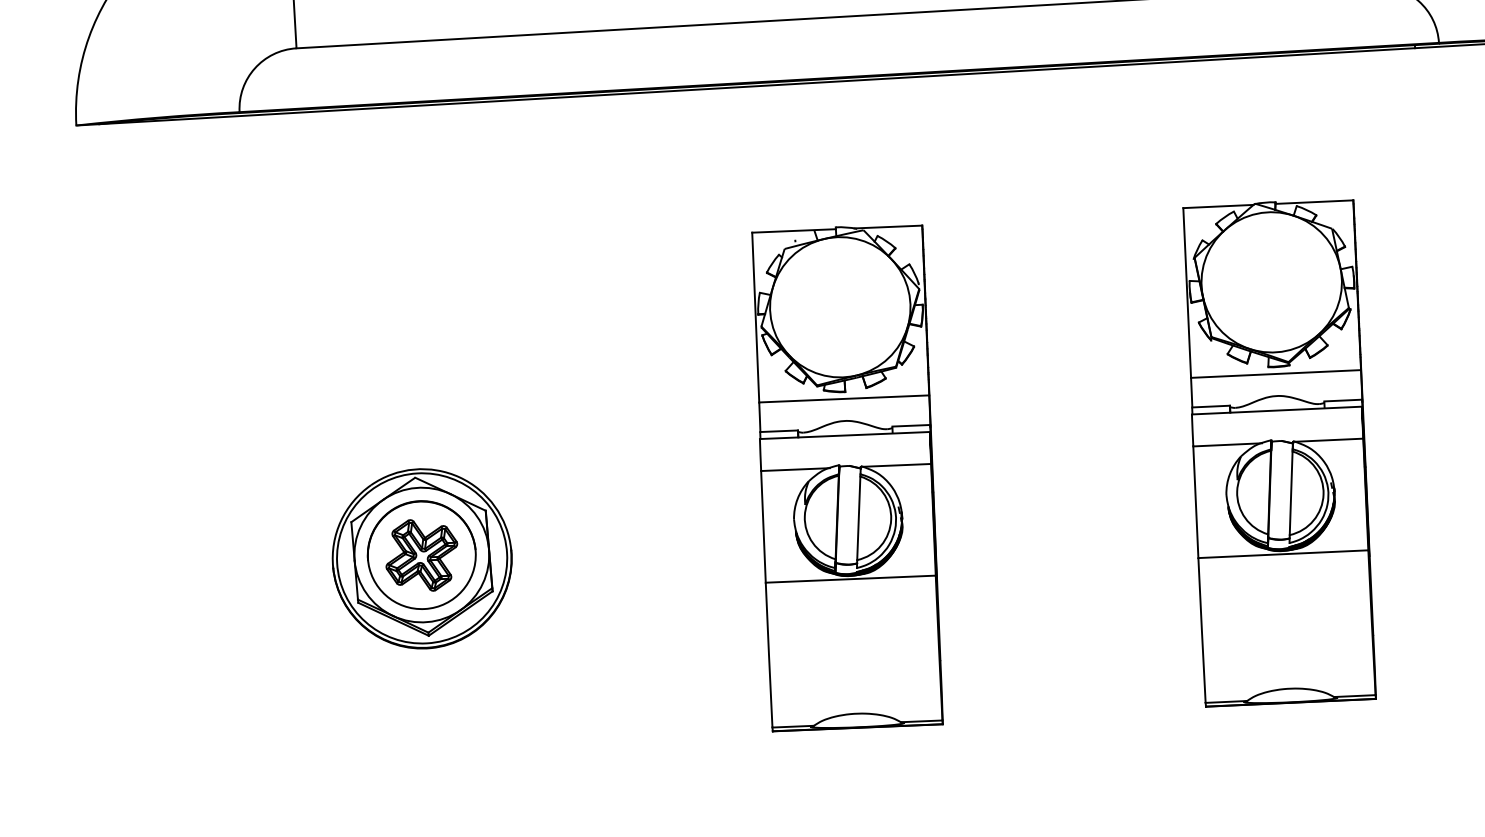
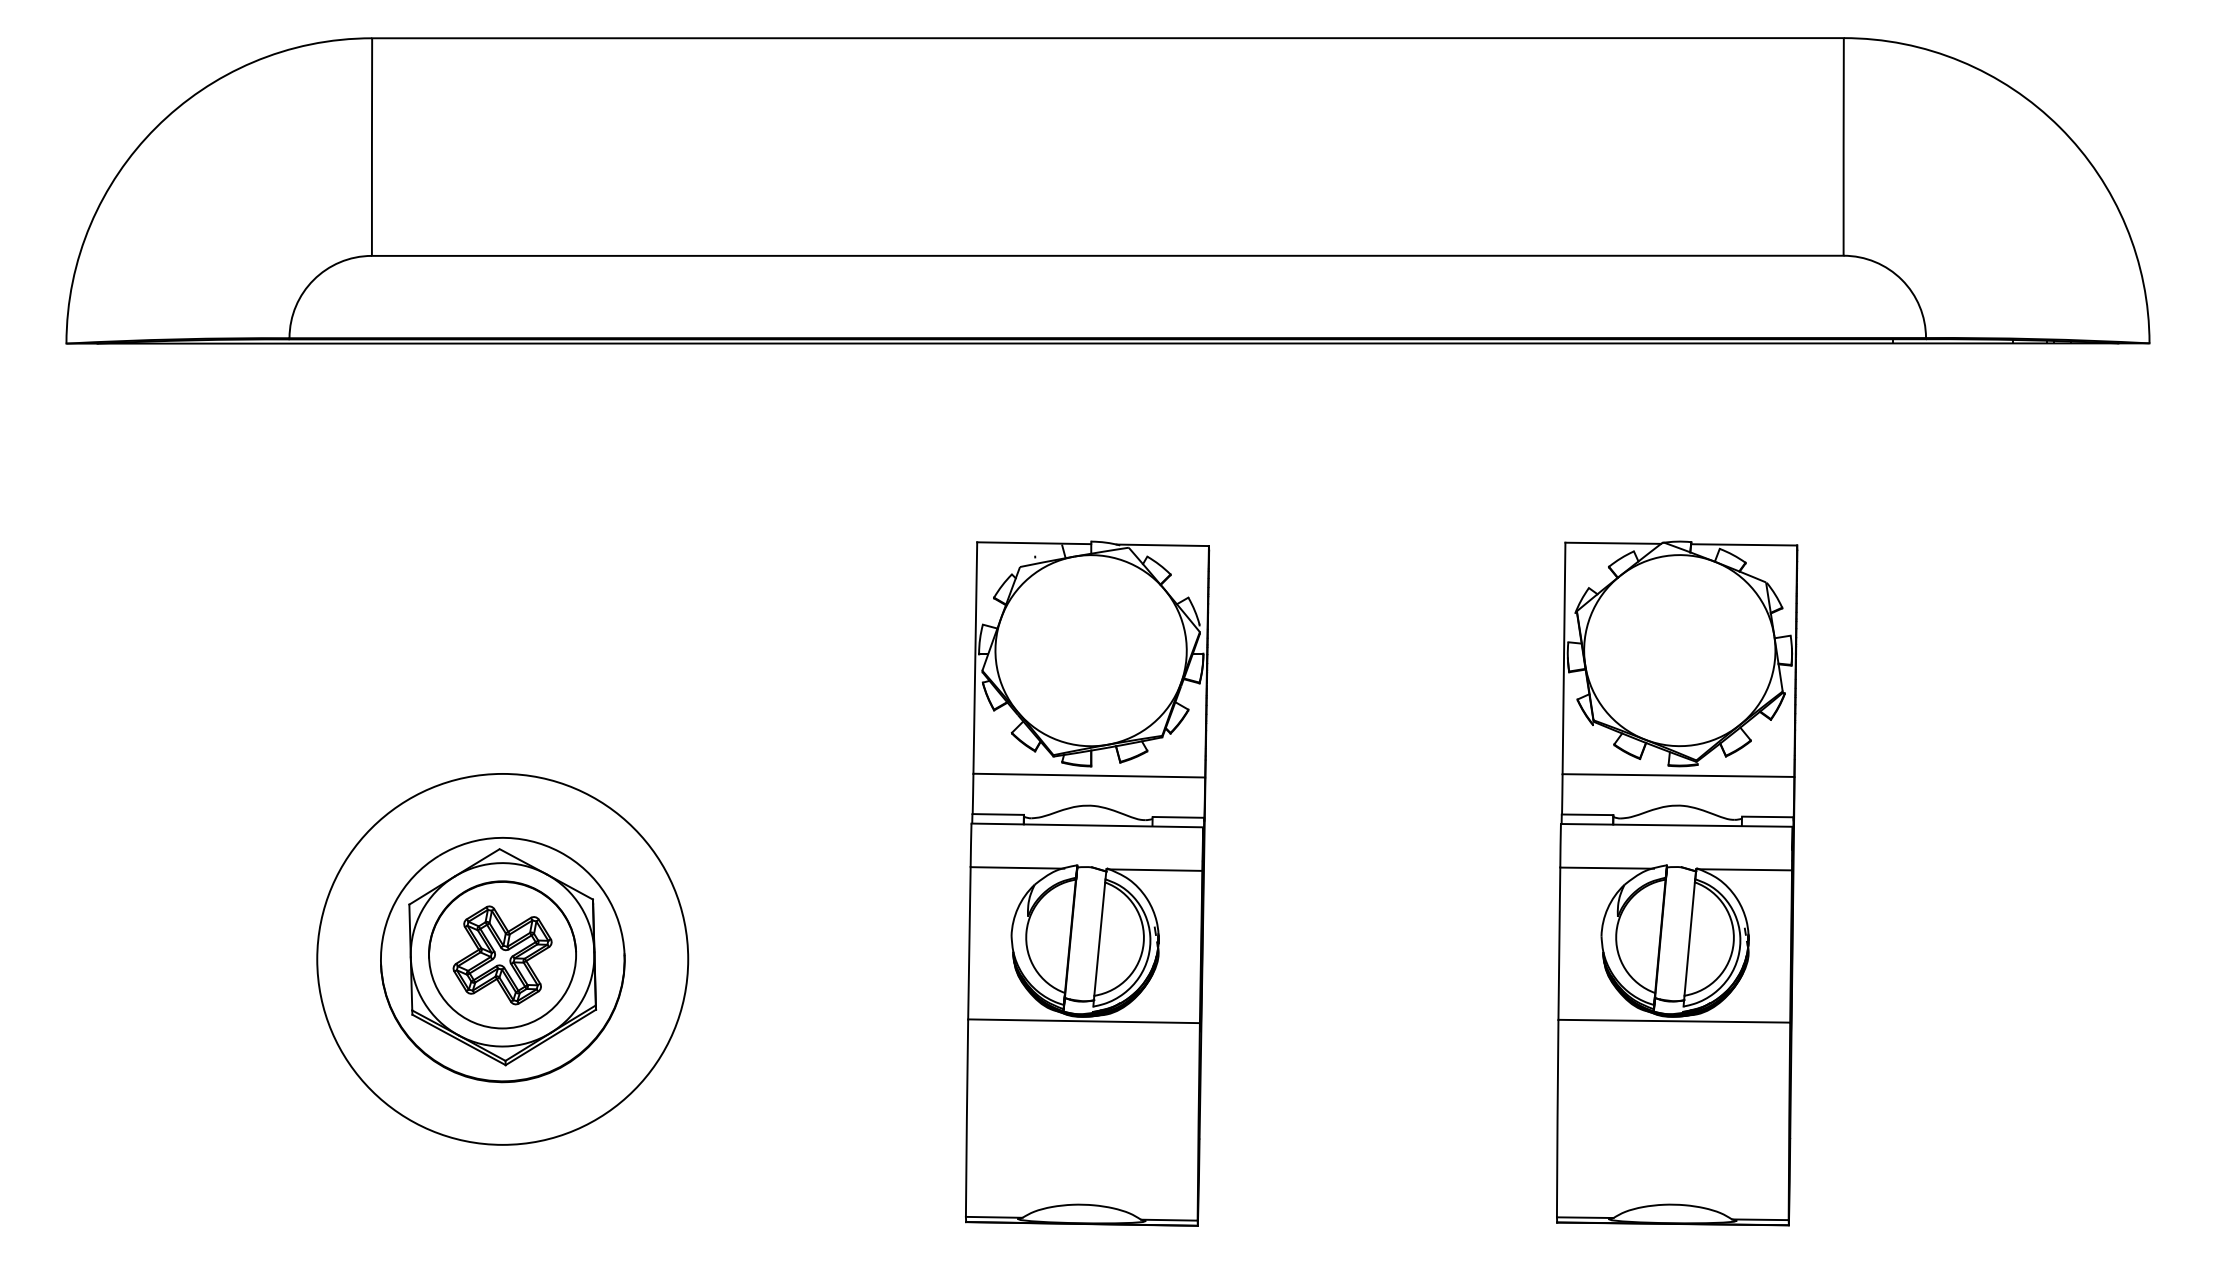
circle: (421, 558) -> (502, 959), size x1.6

